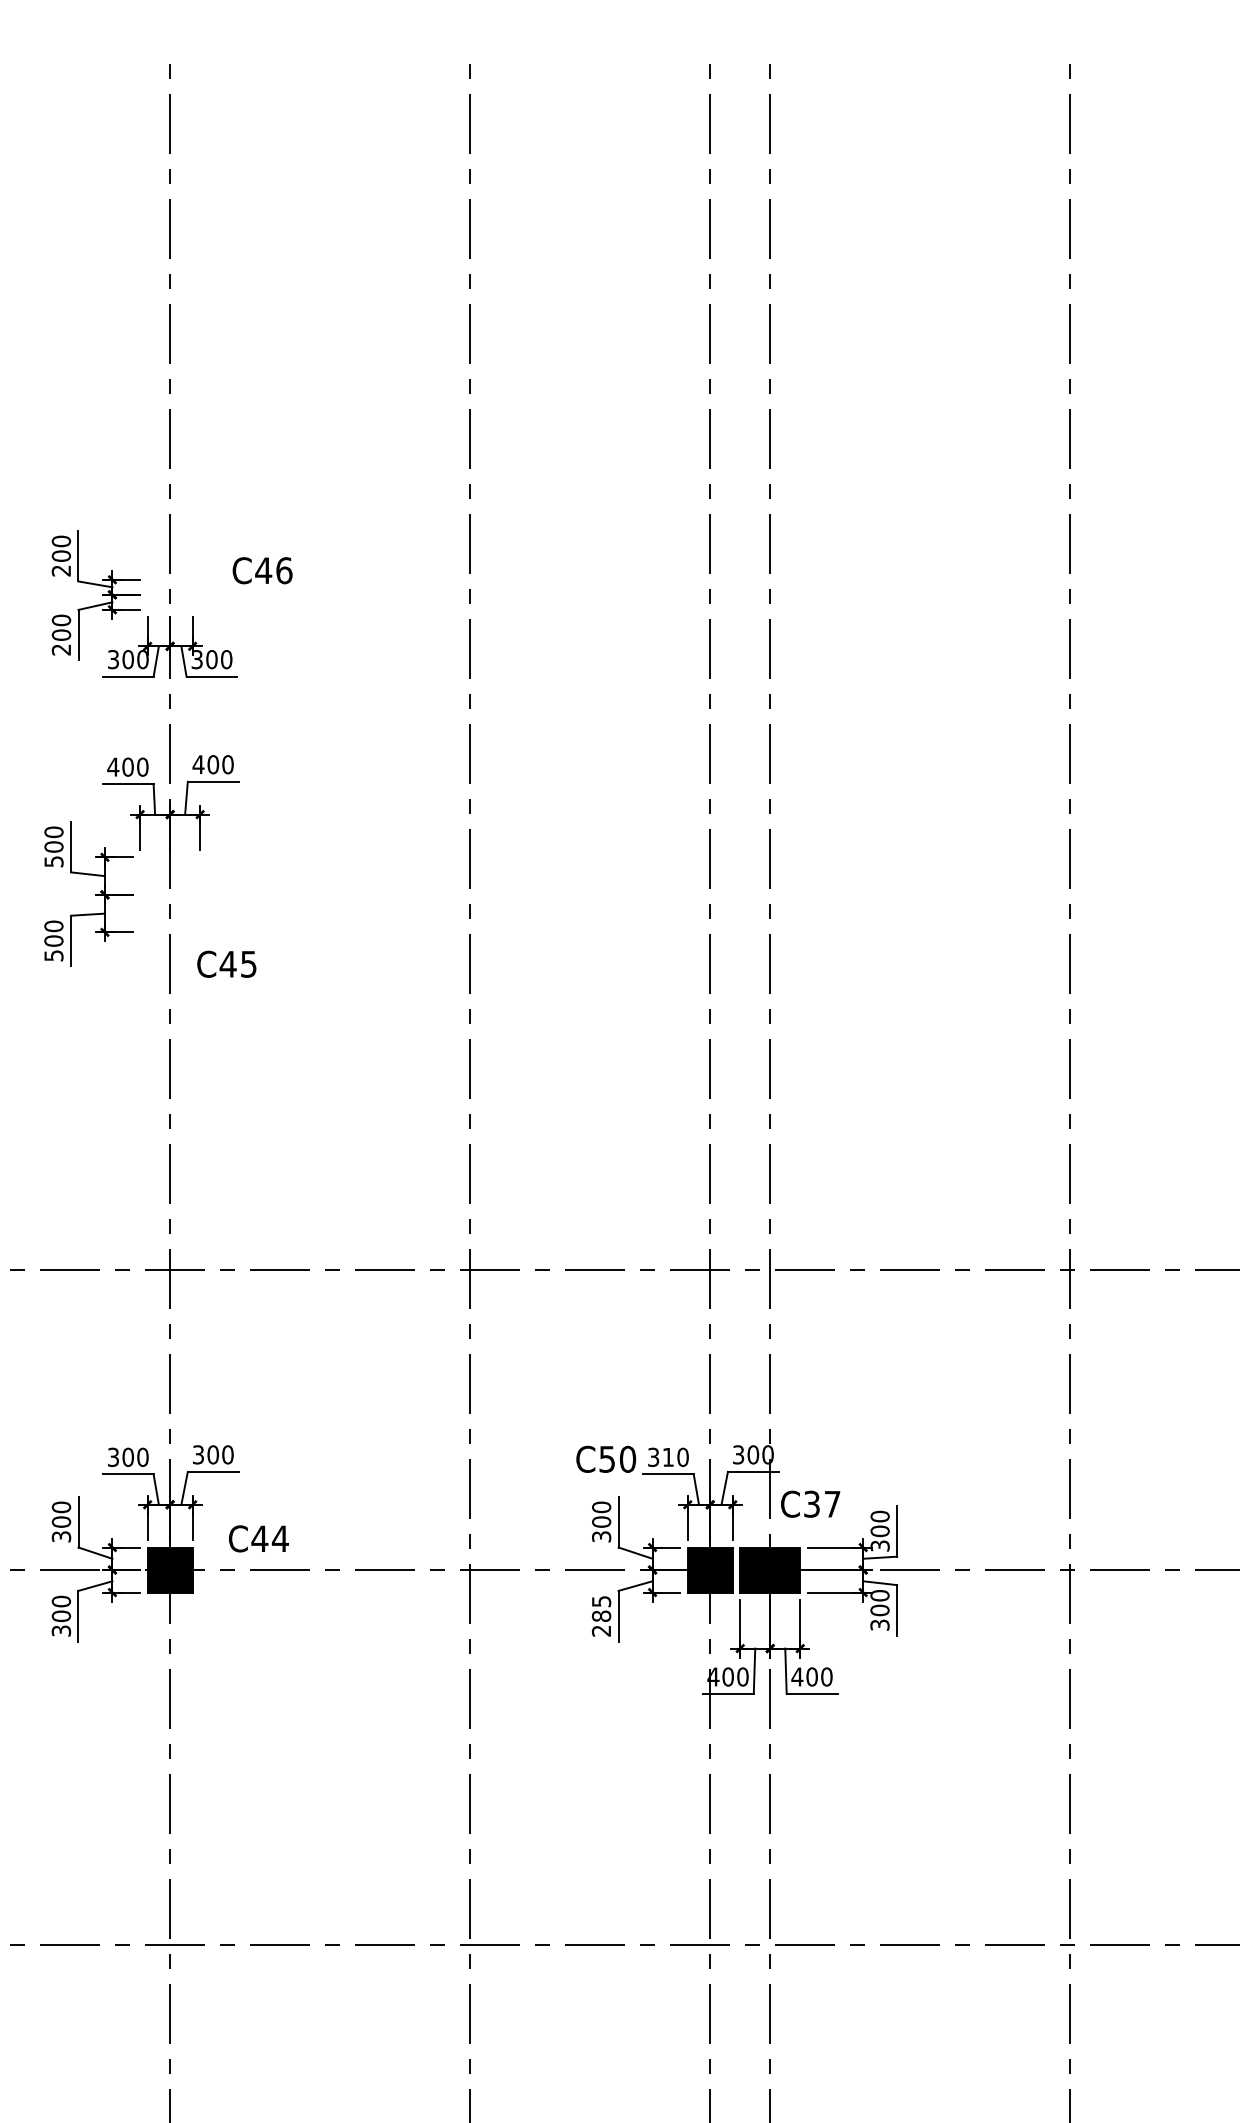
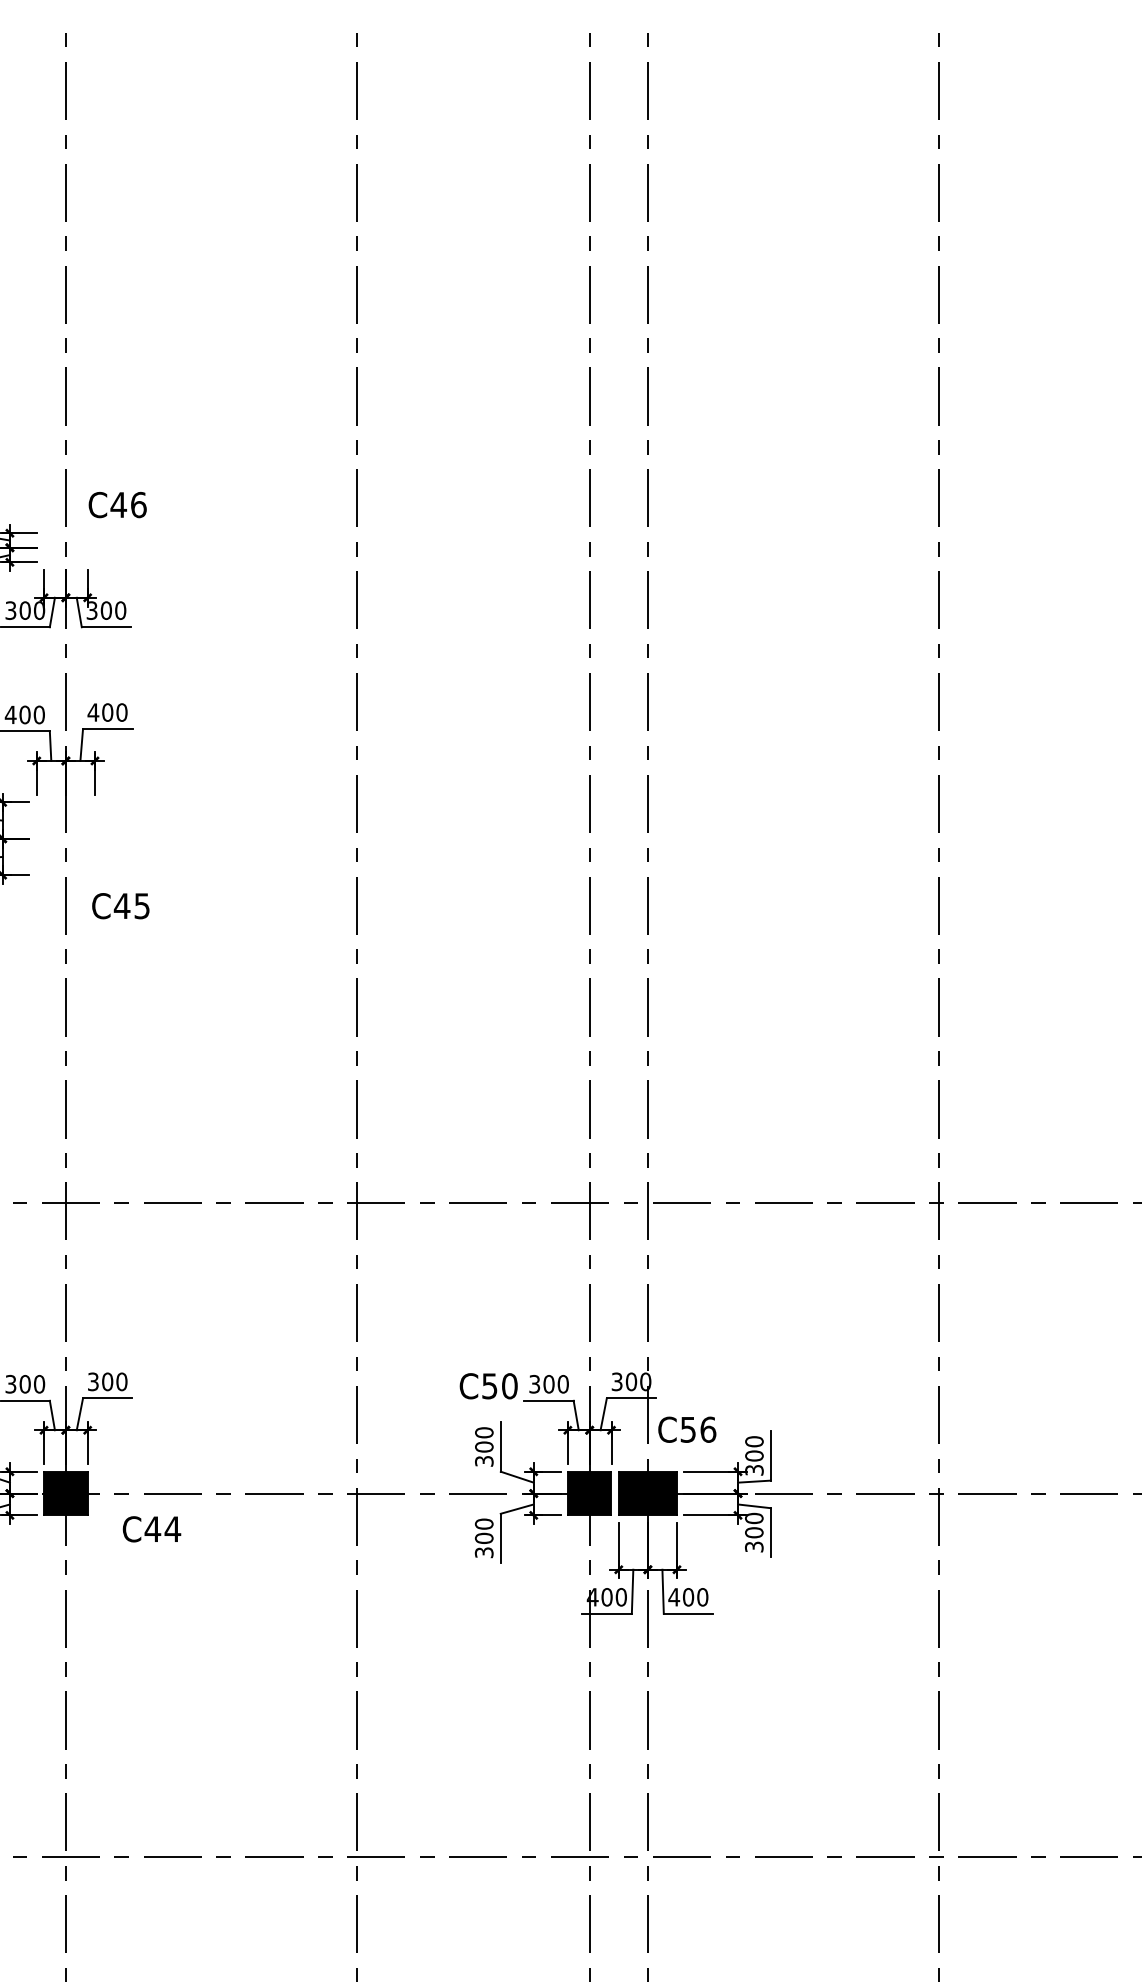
text: (262, 570) -> (117, 504), moved
text: (668, 1456) -> (549, 1383), 310 -> 300
text: (822, 1503) -> (698, 1429), C37 -> C56
text: (258, 1538) -> (151, 1528), moved
text: (601, 1615) -> (484, 1537), 285 -> 300

